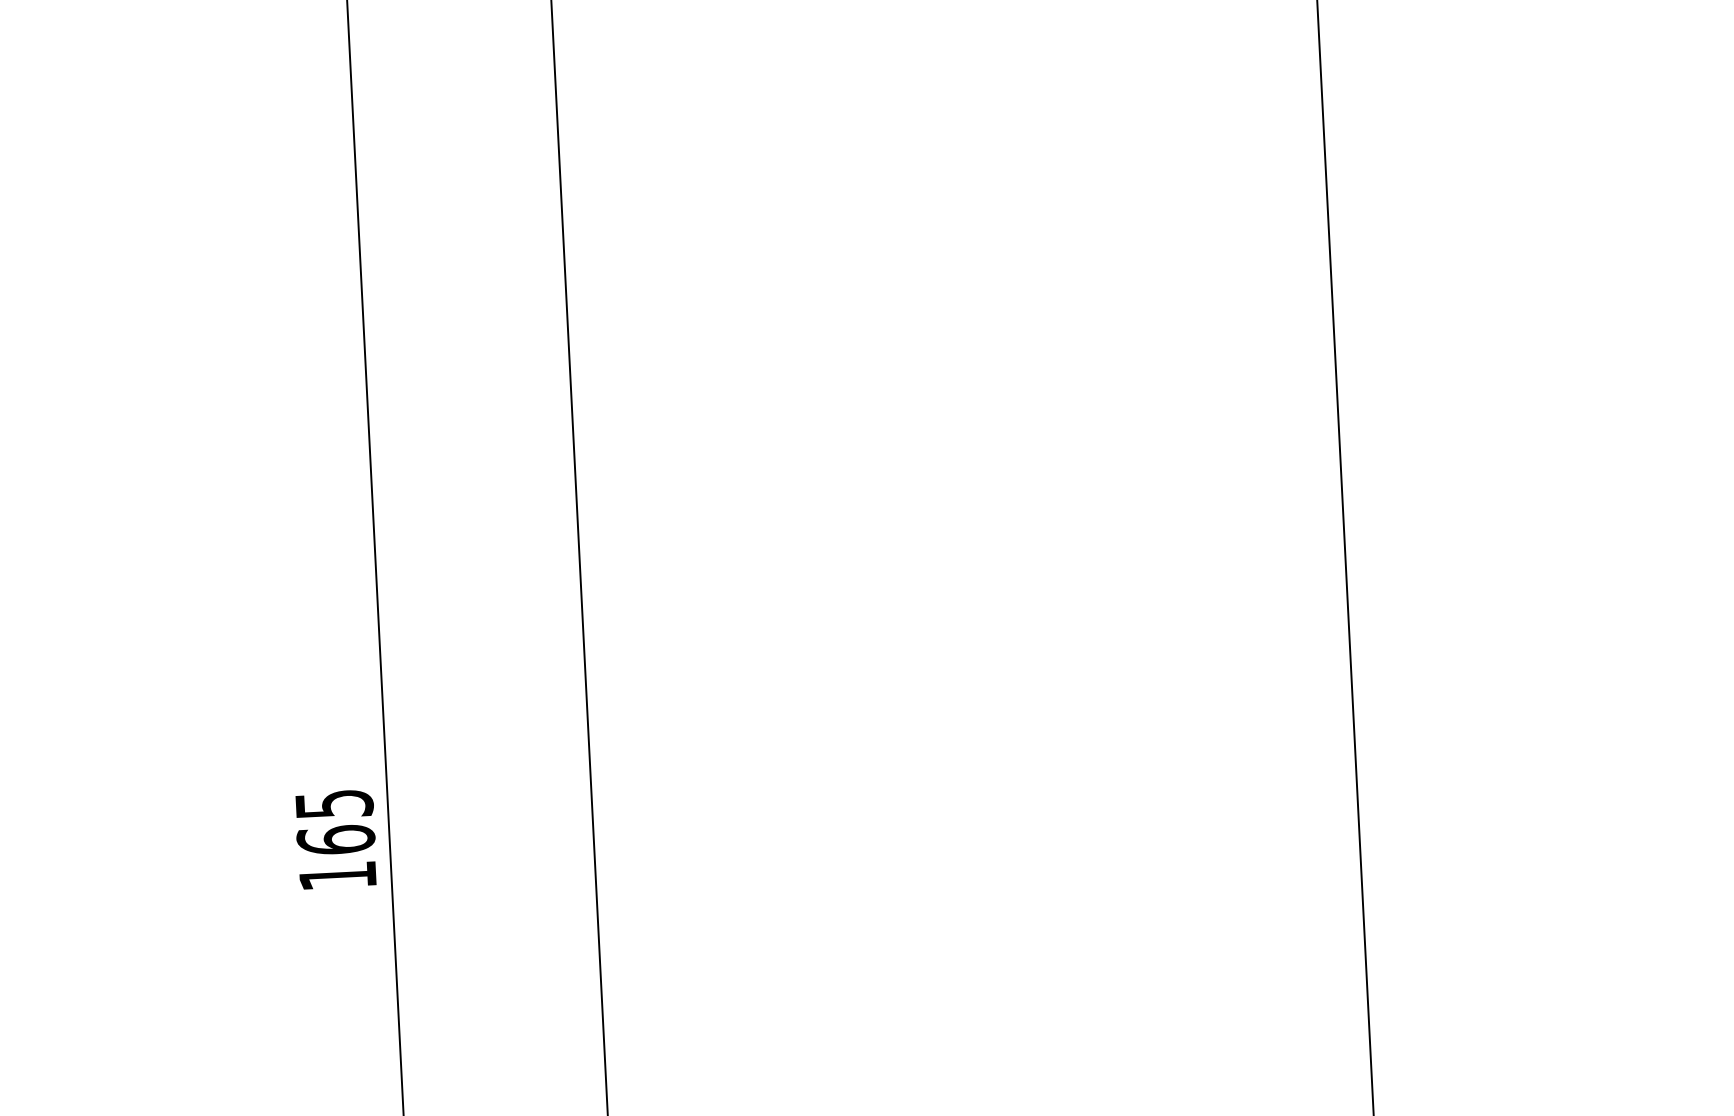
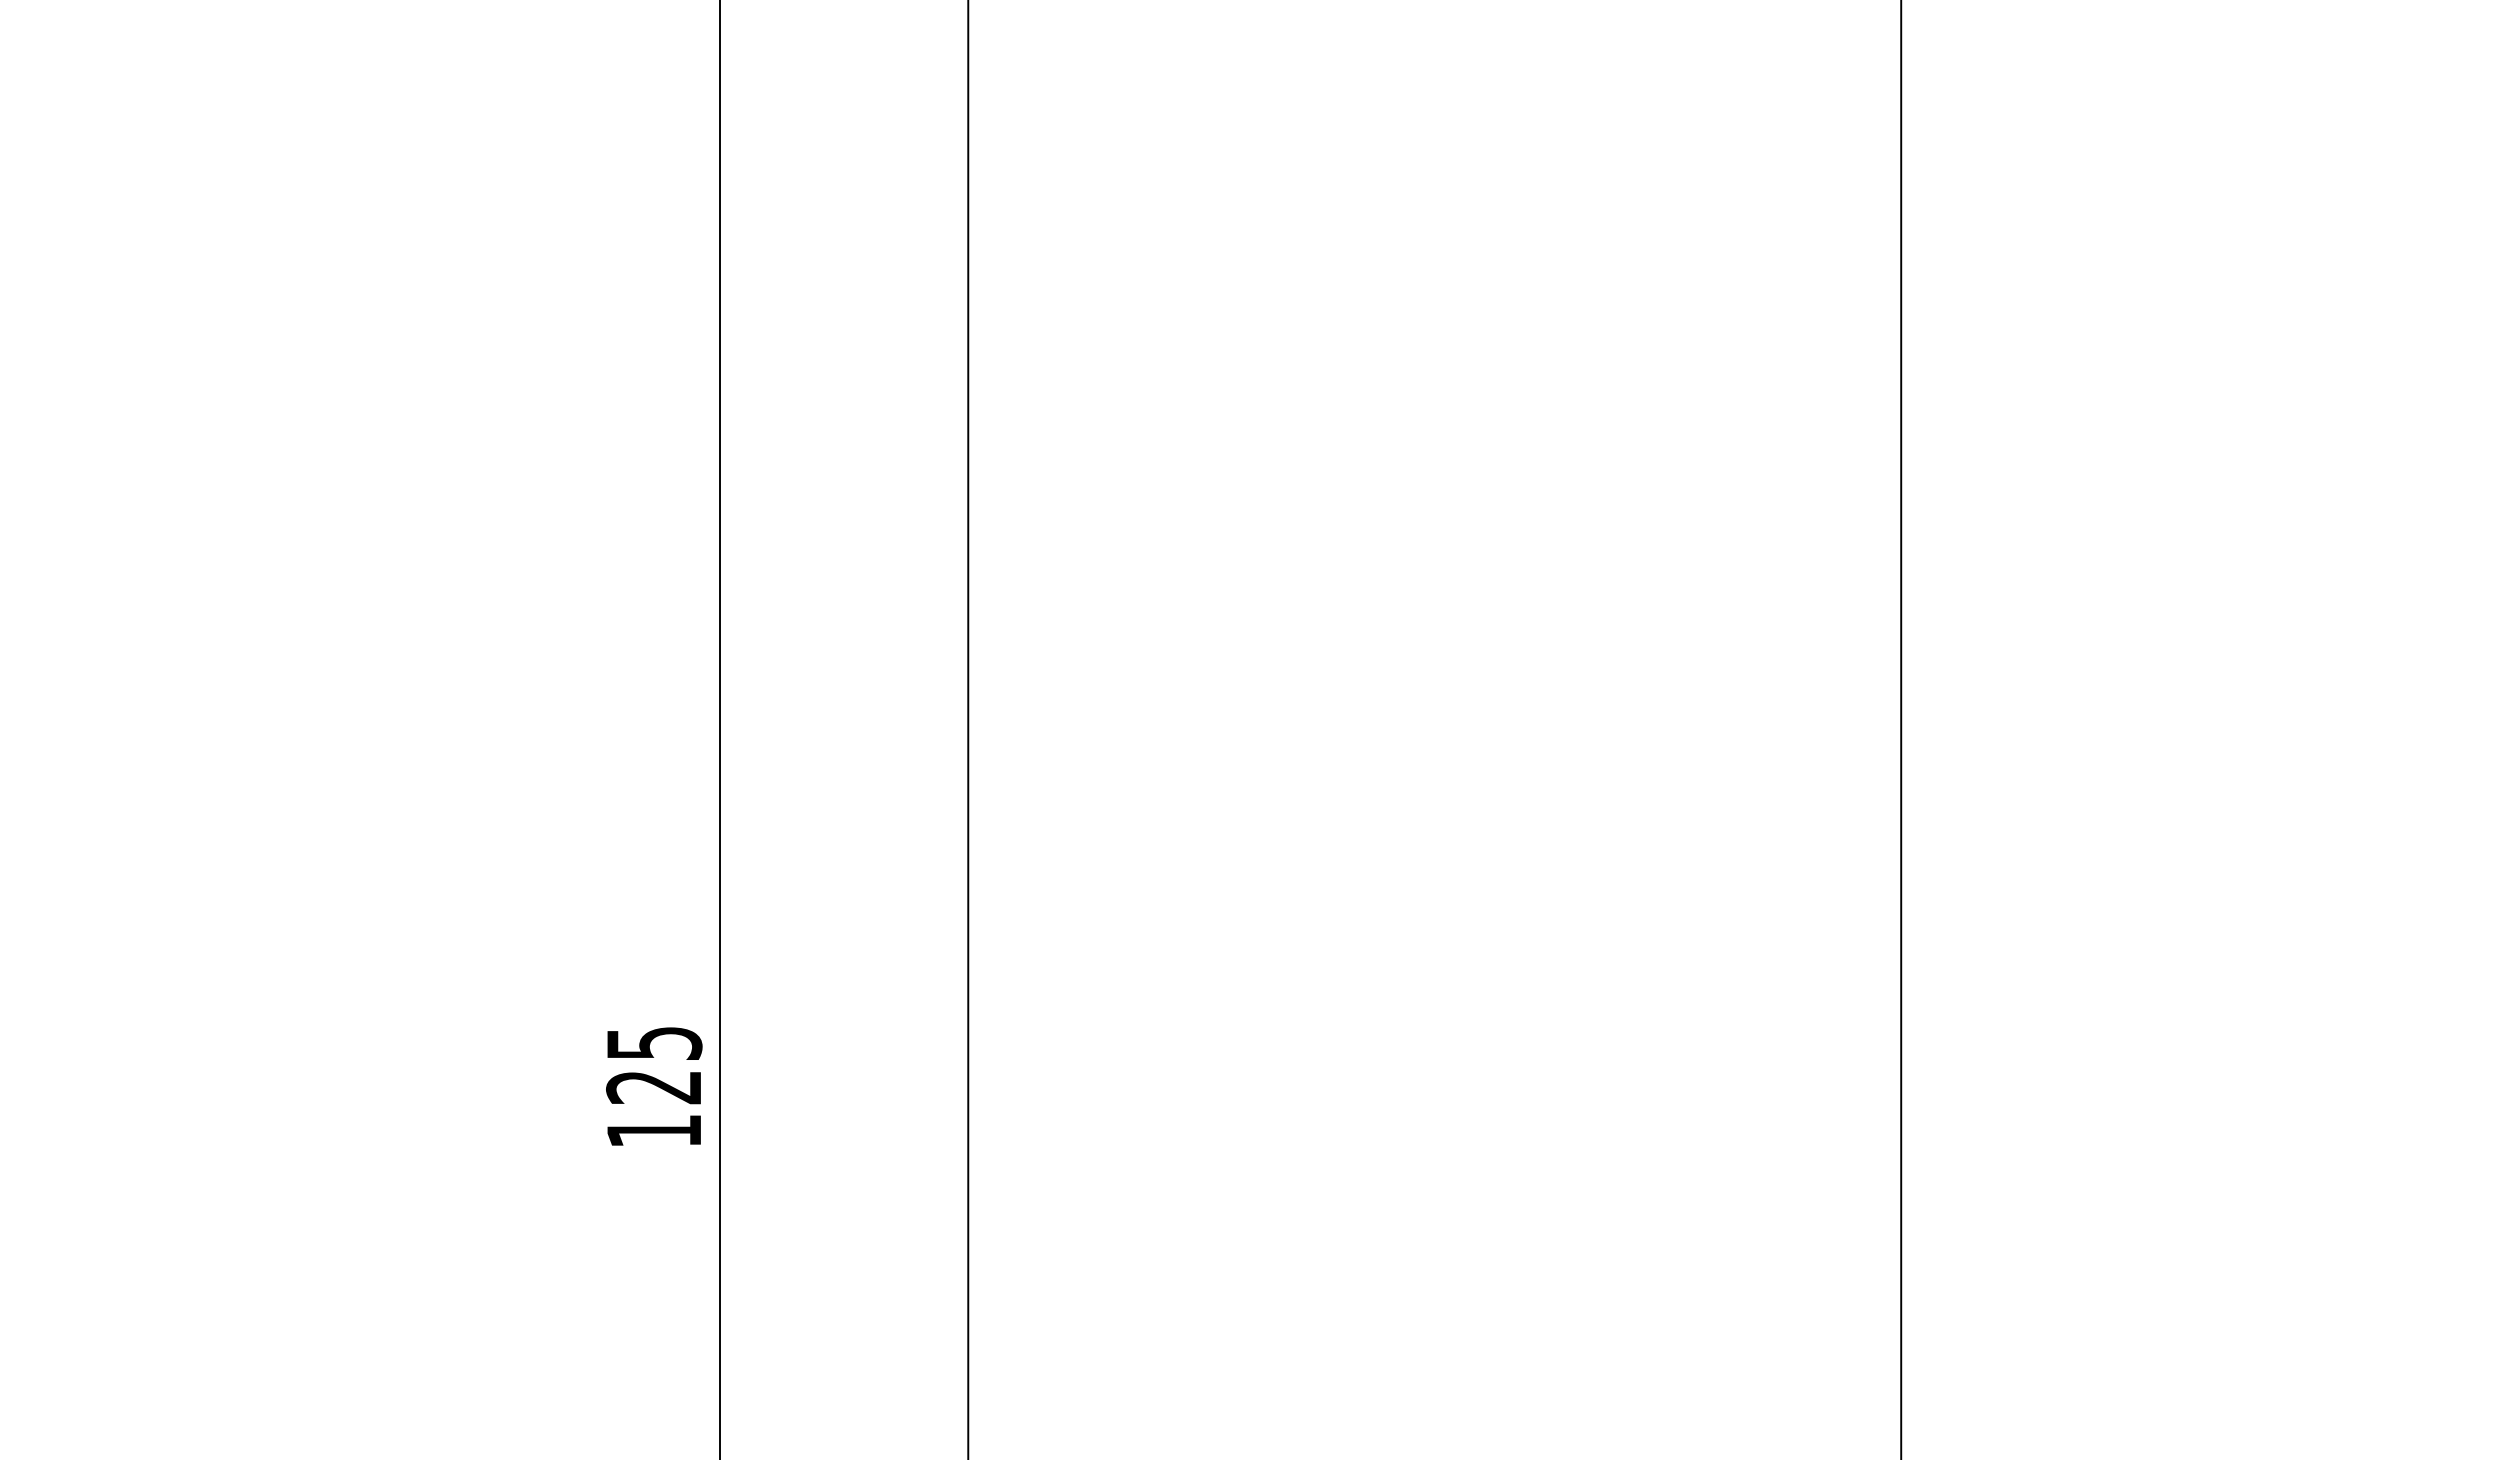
text: (336, 839) -> (654, 1086), 165 -> 125

